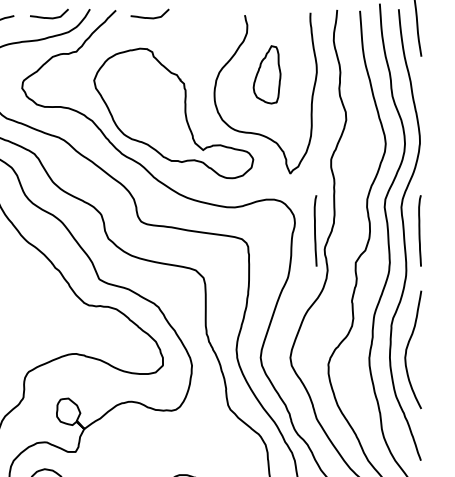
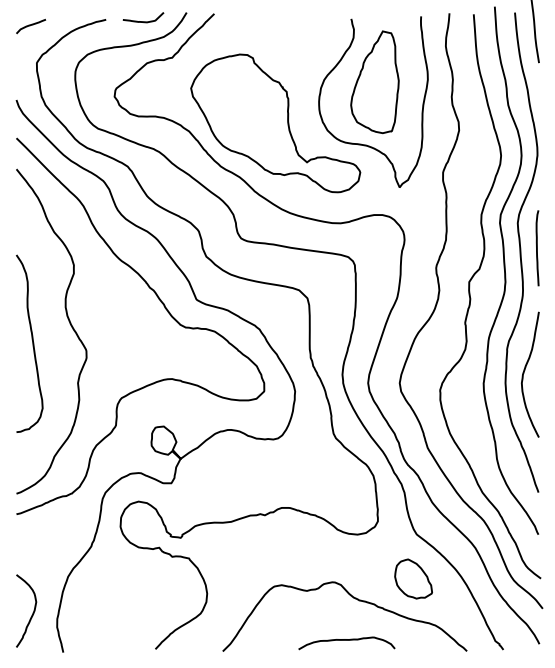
curve: (150, 17) -> (250, 21), removed
part: (266, 74) -> (374, 82), size x1.67
curve: (315, 231) -> (426, 248), removed

